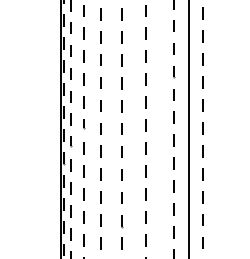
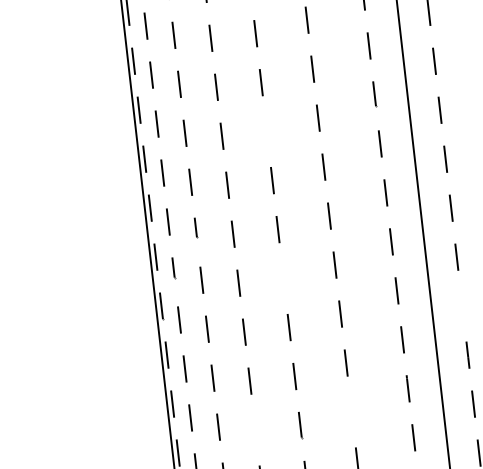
line: (121, 83) -> (266, 132), removed
line: (121, 151) -> (282, 277), removed
line: (202, 174) -> (461, 306), removed
line: (145, 217) -> (350, 412), removed
line: (100, 220) -> (254, 429), removed

